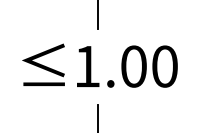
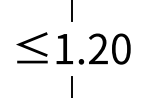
text: (134, 65) -> (98, 48), 1.00 -> 1.20

